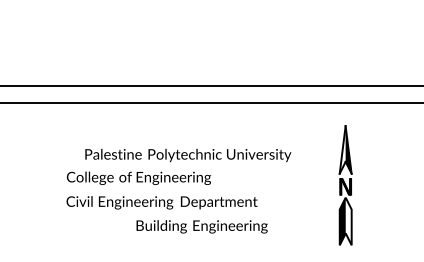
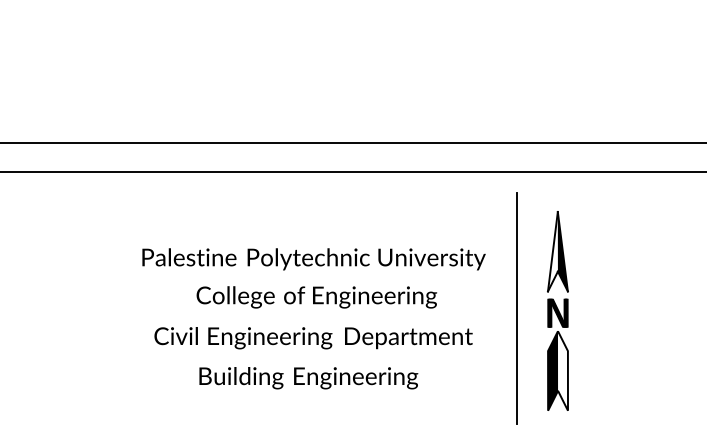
text: (139, 177) -> (317, 295), moved
line: (310, 184) -> (517, 307), added
part: (345, 185) -> (557, 310), moved
text: (161, 202) -> (312, 337), moved
text: (201, 226) -> (307, 377), moved

